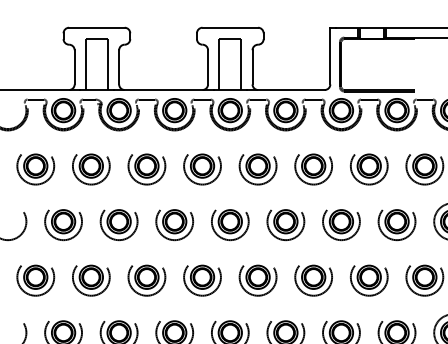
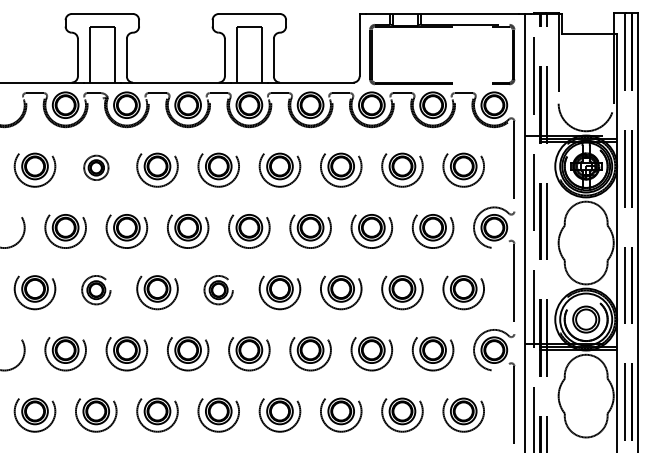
part: (91, 168) -> (96, 169), size x0.6
part: (91, 280) -> (96, 292), size x0.7
part: (202, 280) -> (218, 292), size x0.7

